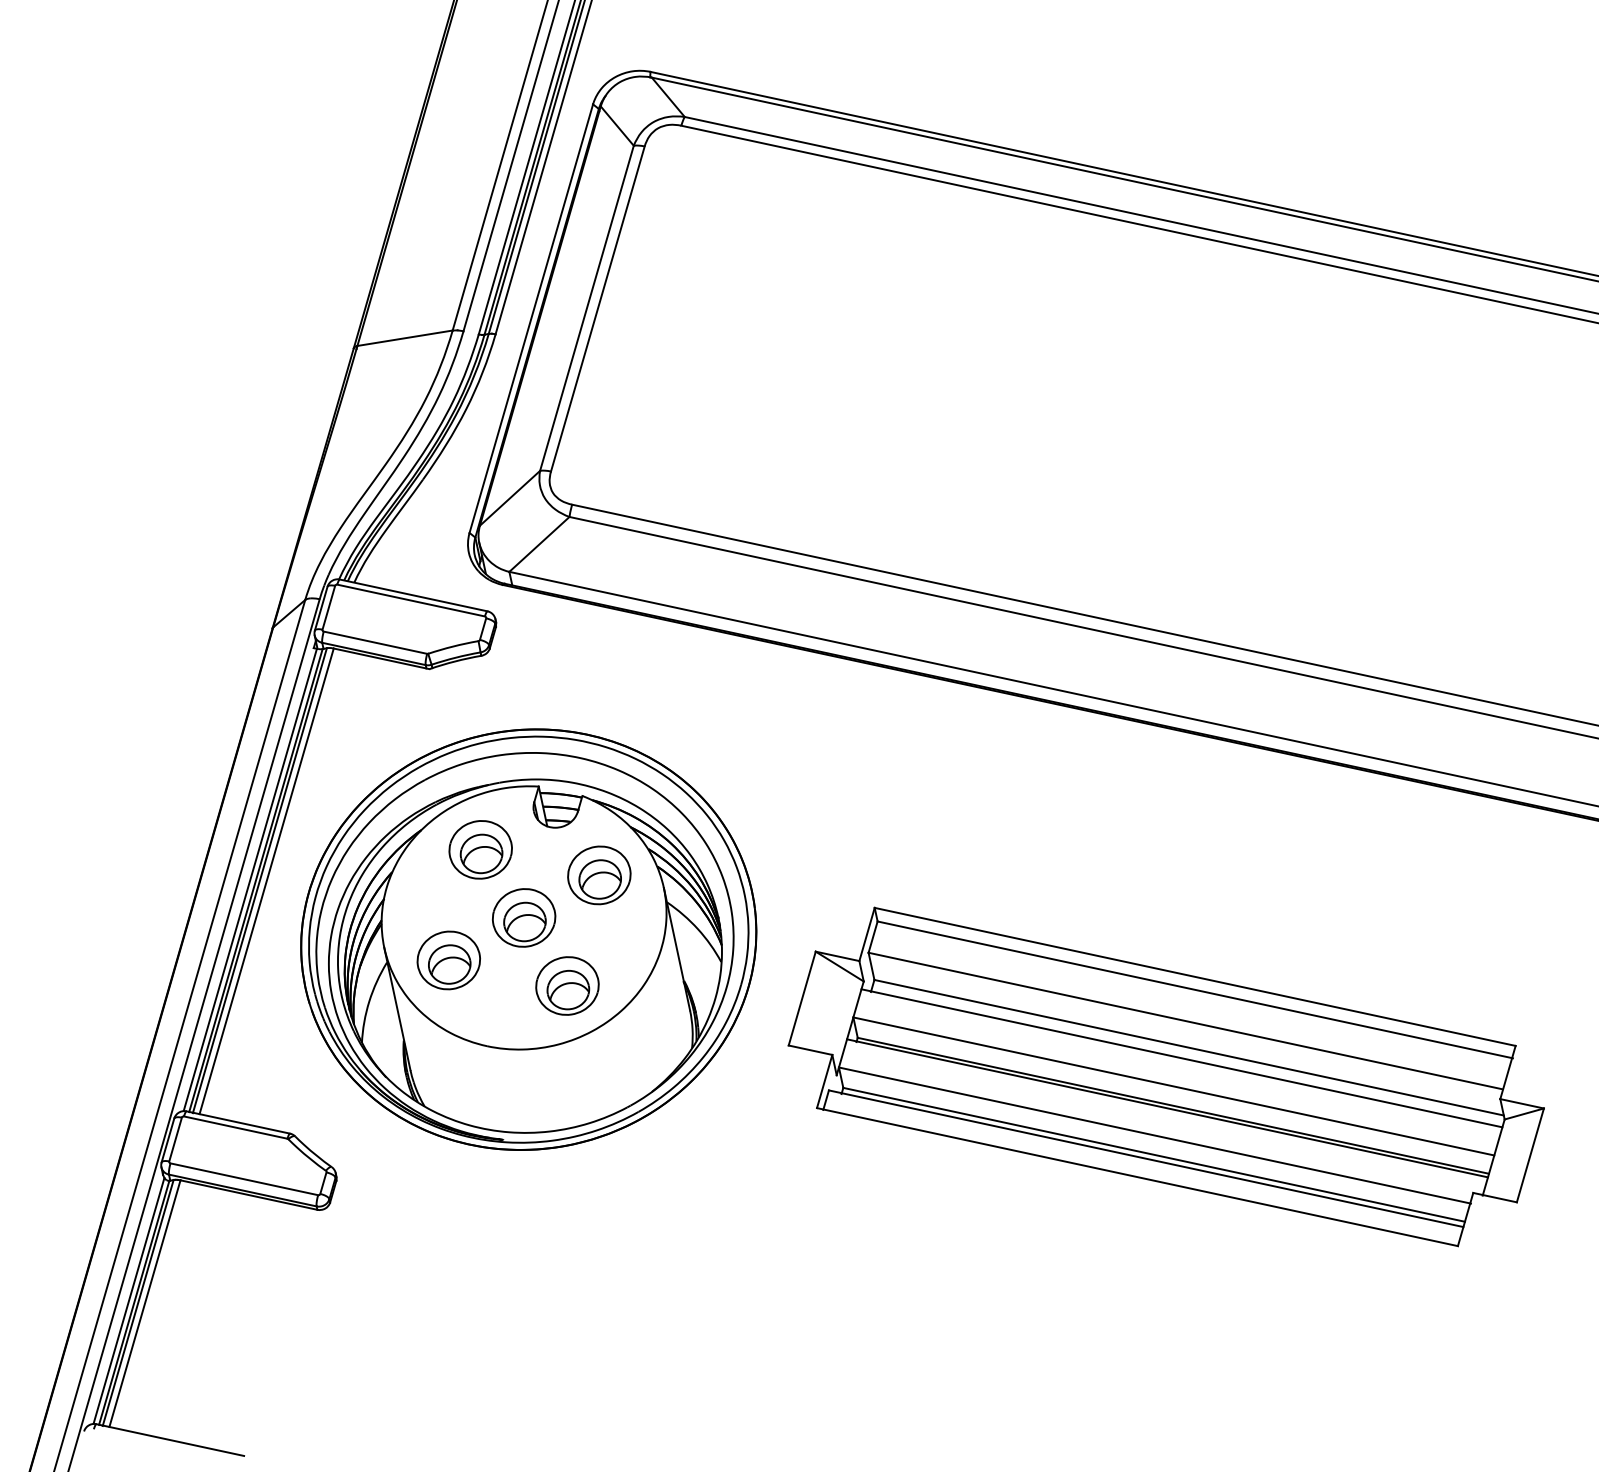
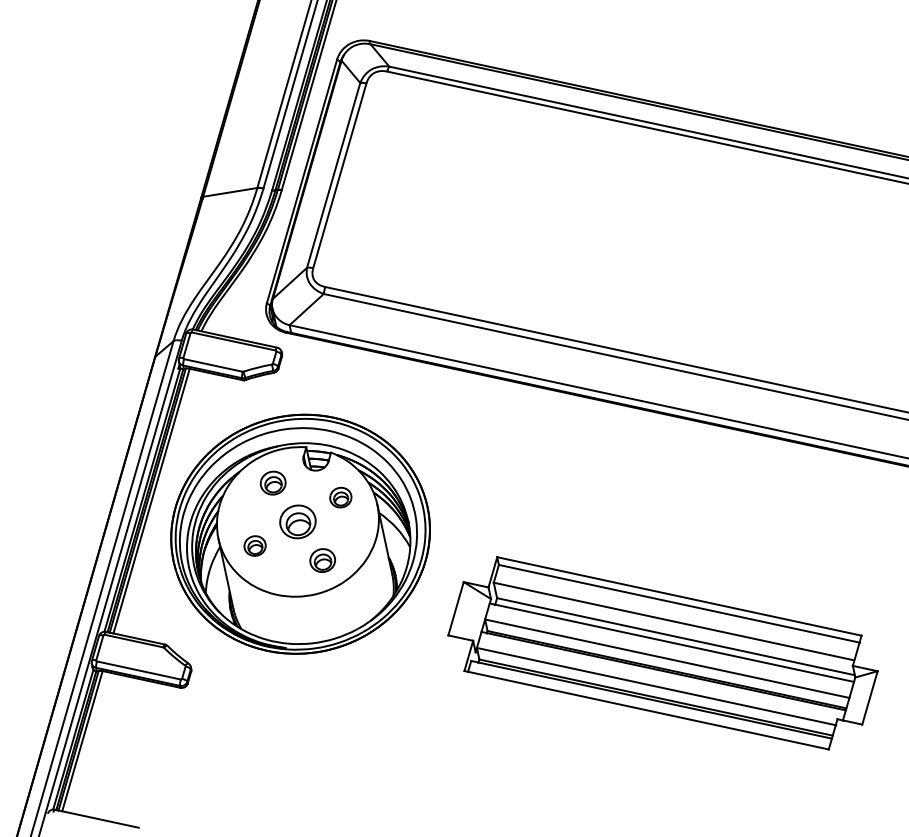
part: (479, 848) -> (272, 482), size x0.7
part: (598, 874) -> (340, 497), size x0.6
part: (447, 959) -> (254, 545), size x0.6
part: (567, 985) -> (322, 560), size x0.7
part: (1165, 1077) -> (662, 653), moved

